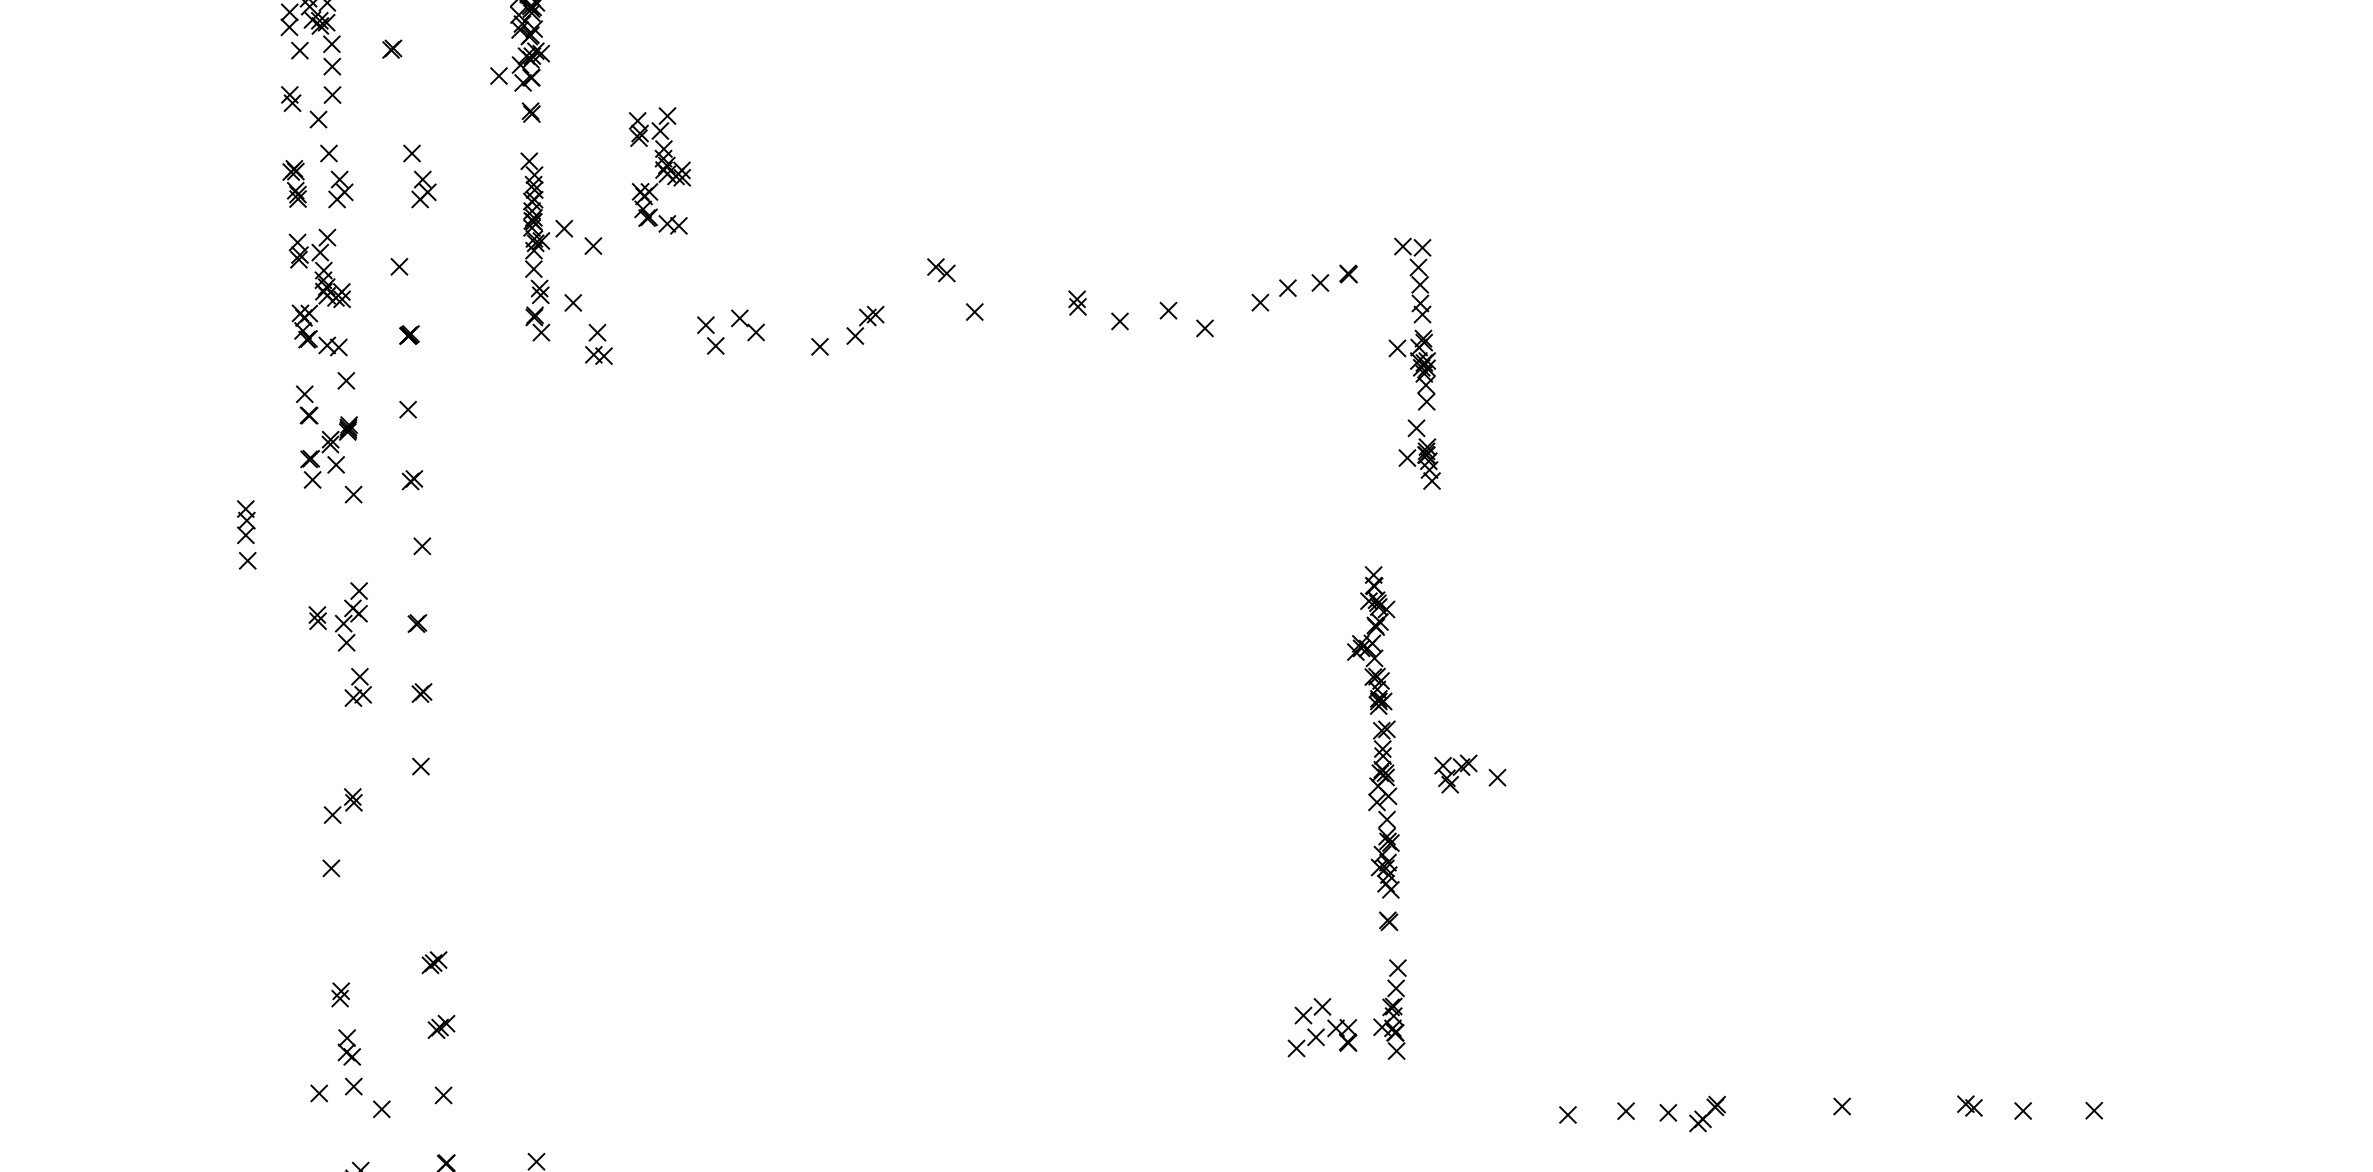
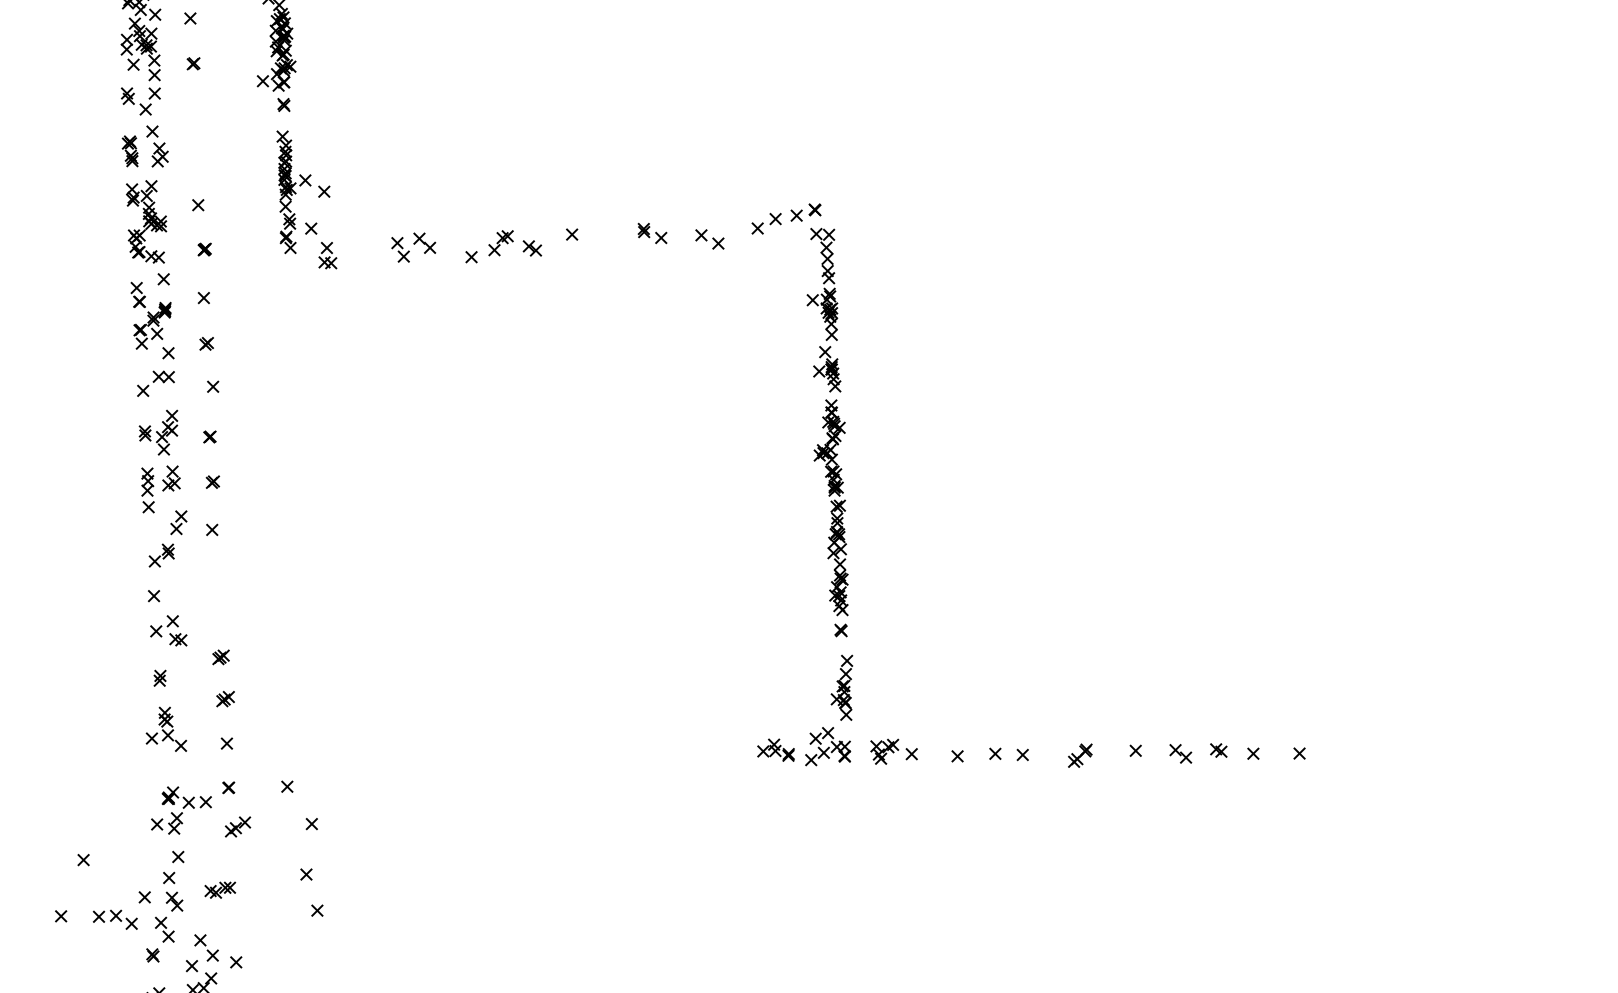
part: (659, 170) -> (367, 142), removed
part: (419, 176) -> (211, 146), removed
part: (941, 270) -> (532, 248), moved
part: (1098, 310) -> (652, 233), size x0.62
part: (1186, 319) -> (709, 239), size x0.71
part: (1413, 362) -> (823, 309), moved
part: (245, 535) -> (147, 490), moved
part: (333, 541) -> (155, 383), added
part: (369, 755) -> (178, 522), added
part: (1469, 773) -> (893, 751), moved
part: (353, 921) -> (168, 630), added
part: (1323, 1027) -> (828, 746), moved
part: (350, 1072) -> (166, 728), size x0.71
part: (1287, 1104) -> (775, 749), added
part: (1910, 1110) -> (1180, 753), added
part: (1707, 1113) -> (1080, 755), moved

